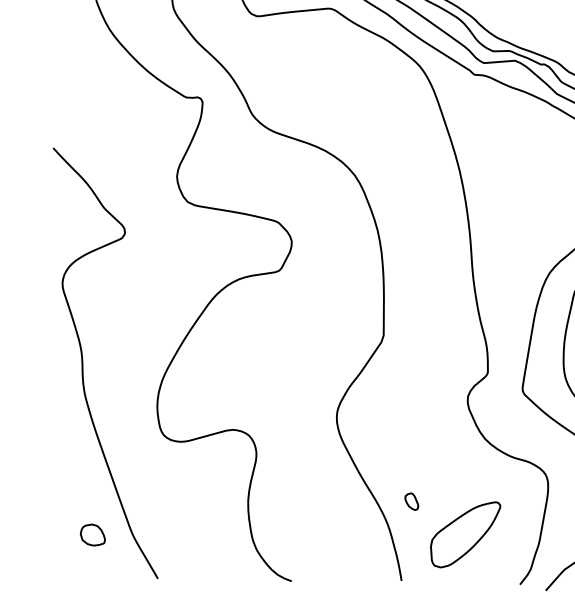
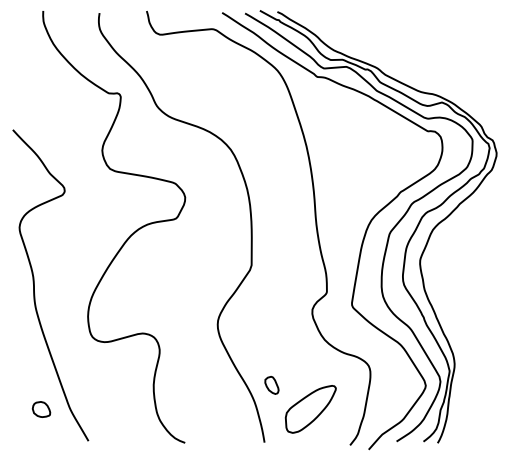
part: (411, 501) -> (271, 385), size x1.43

